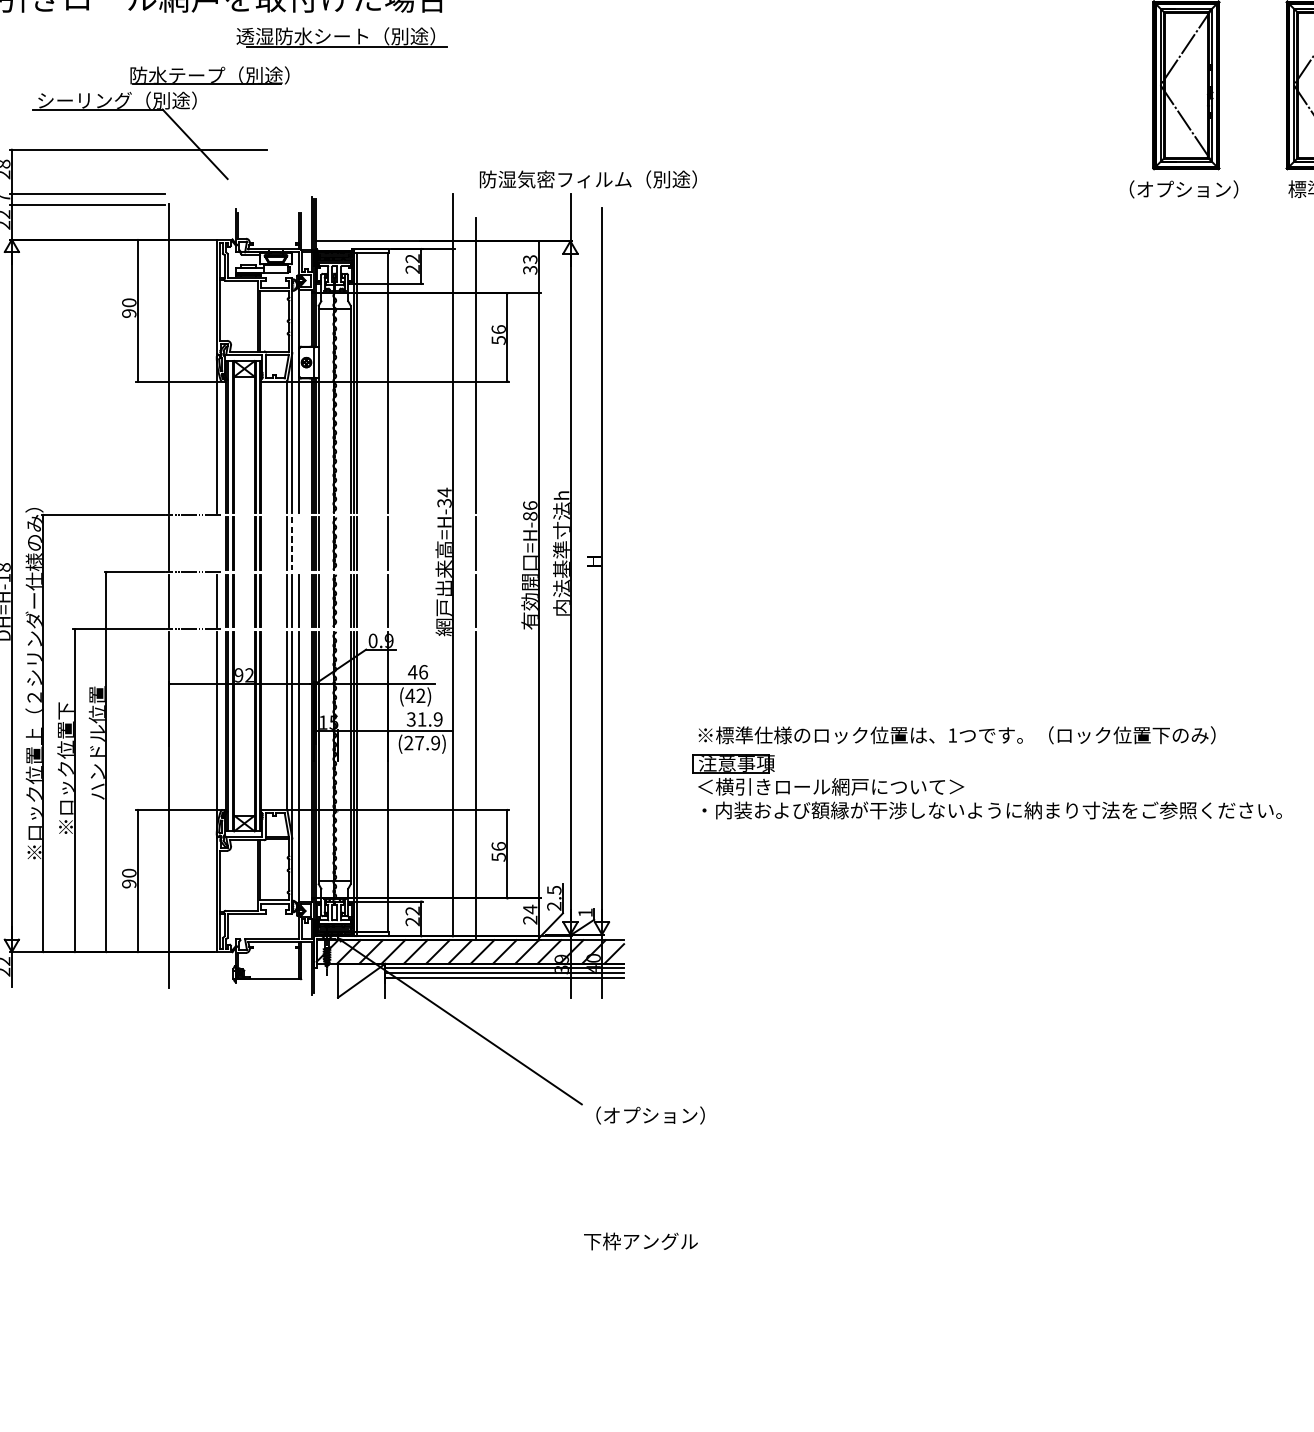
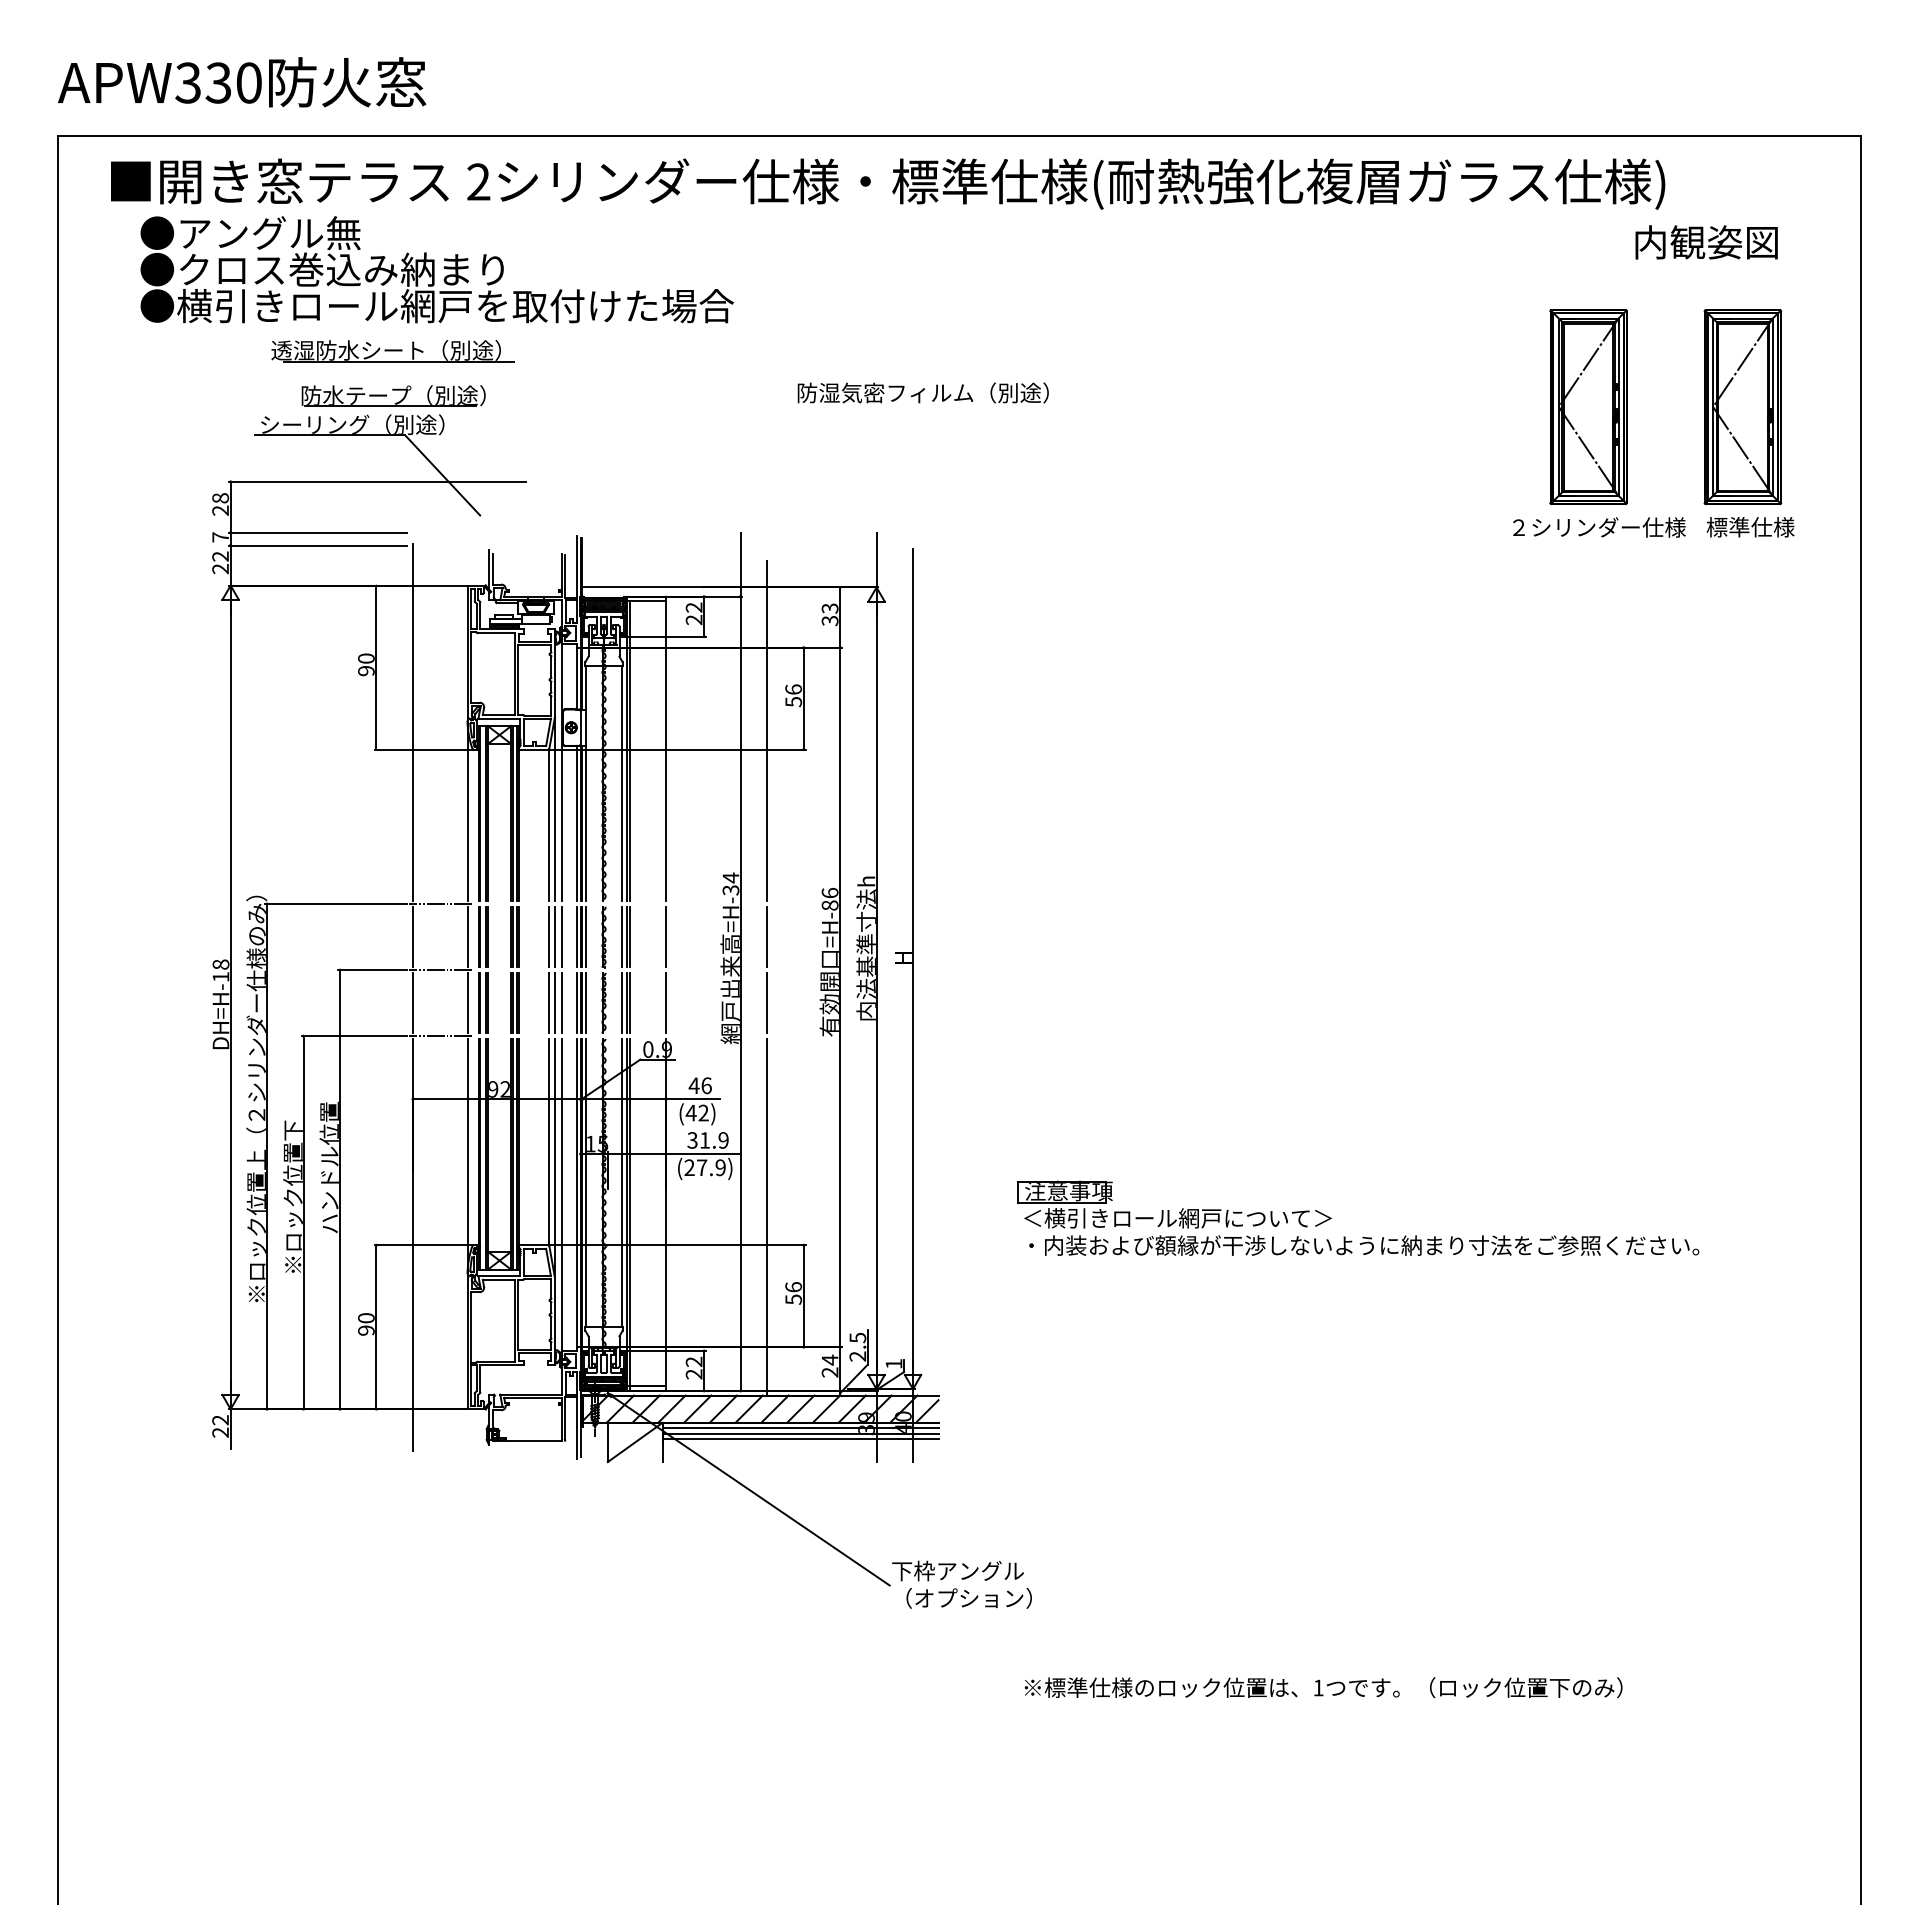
part: (341, 37) -> (392, 351), moved
part: (209, 75) -> (393, 395), moved
text: (587, 179) -> (922, 392), moved
text: (1195, 189) -> (1599, 527), （オプション） -> ２シリンダー仕様
line: (216, 543) -> (467, 936), added
line: (298, 543) -> (562, 936), added
line: (291, 544) -> (554, 937), dashed -> solid
text: (956, 735) -> (1323, 1687), moved
text: (640, 1241) -> (957, 1570), moved

